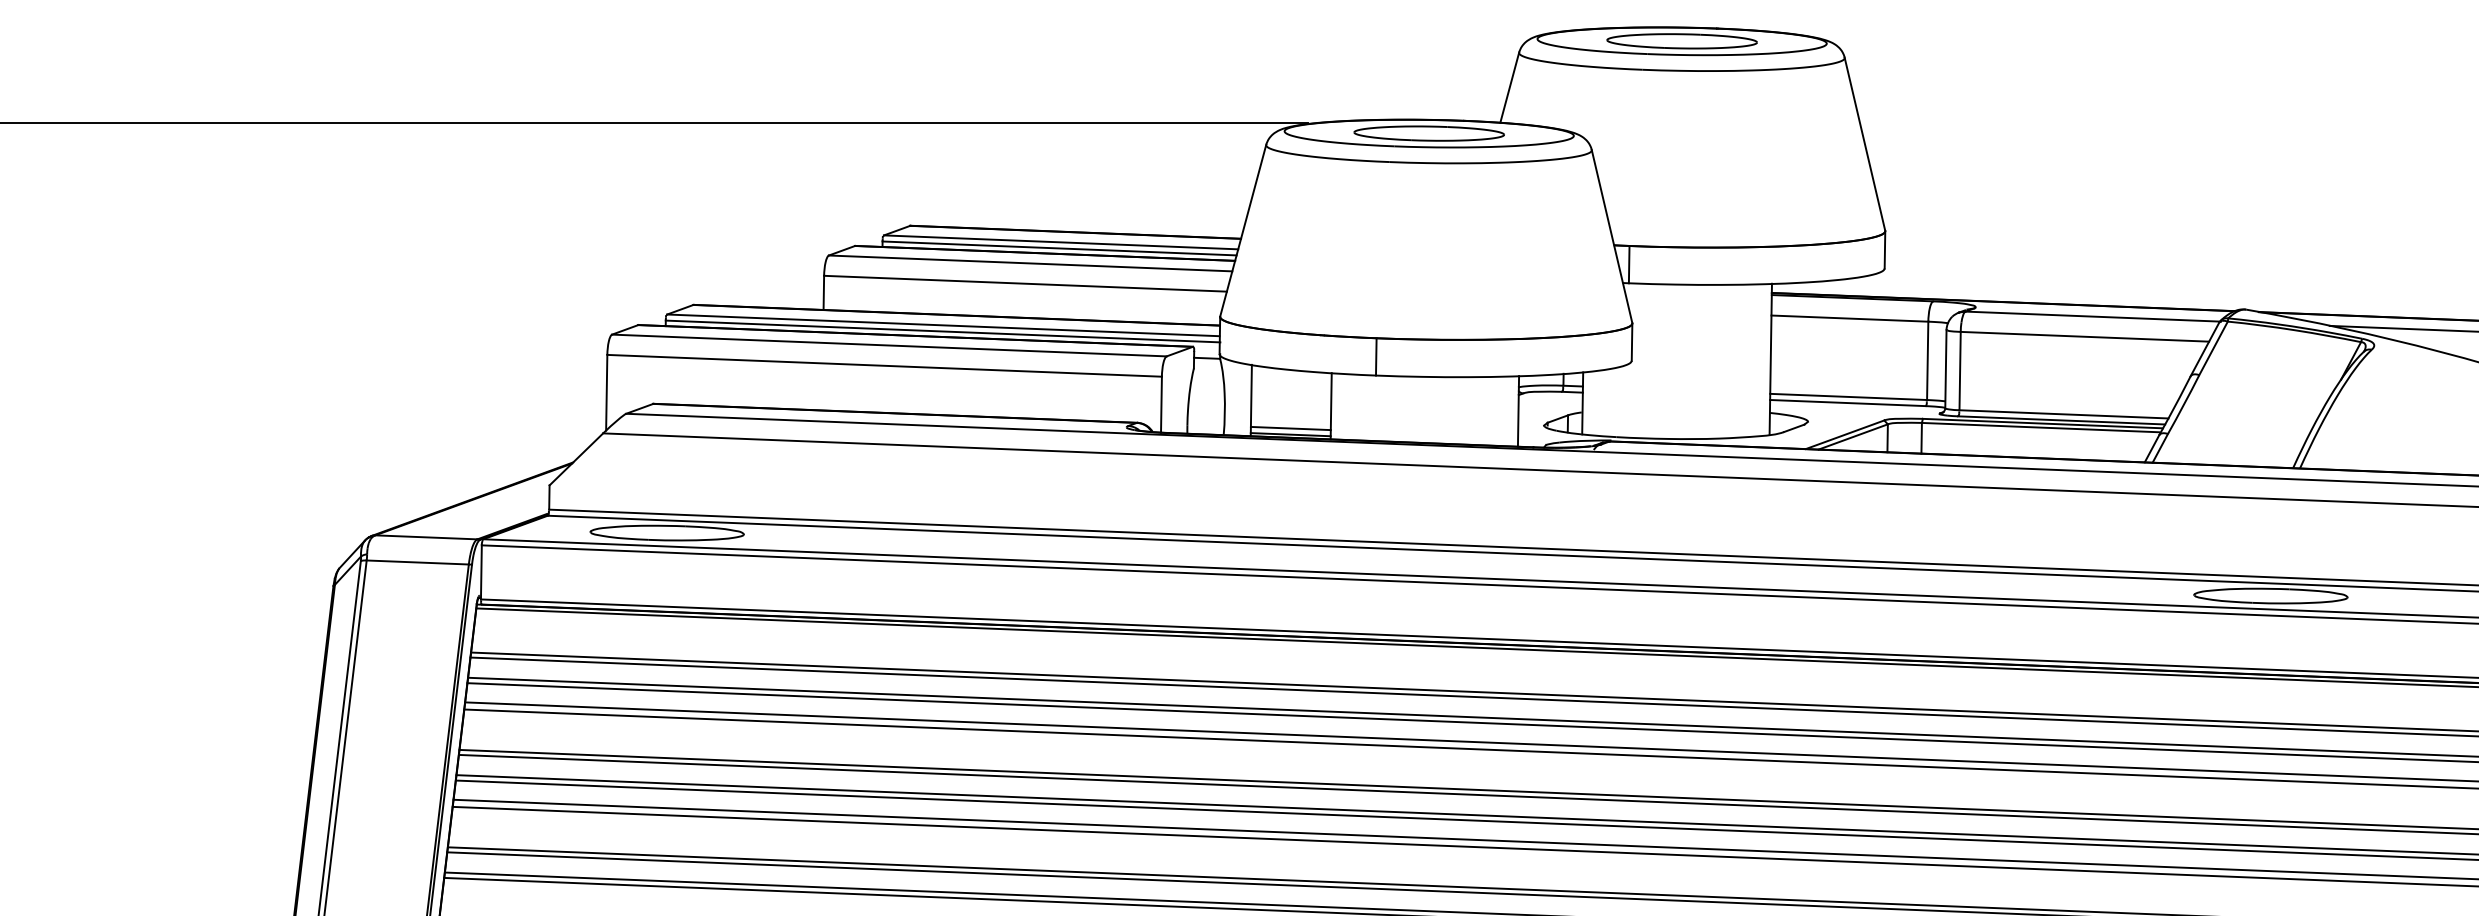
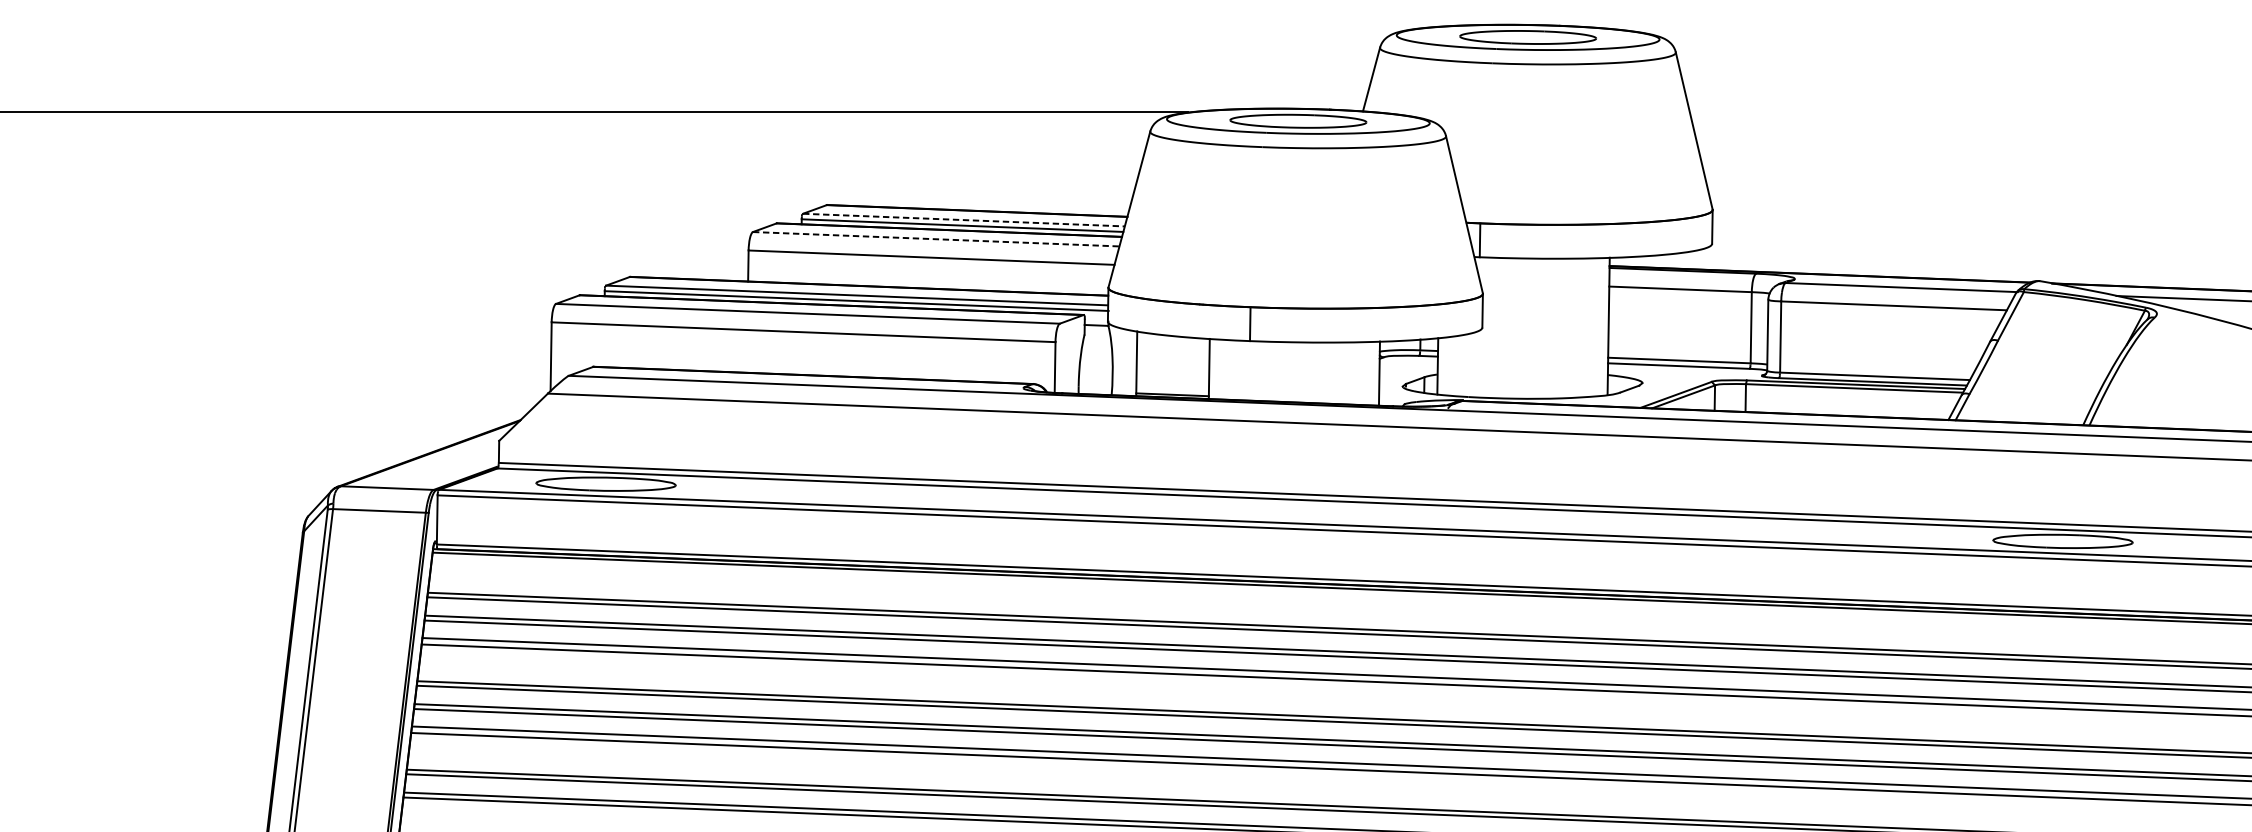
line: (1061, 242) -> (964, 220), solid -> dashed
line: (1030, 263) -> (936, 239), solid -> dashed
line: (1290, 428) -> (1172, 389), removed

